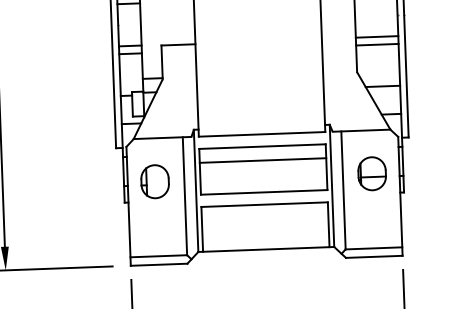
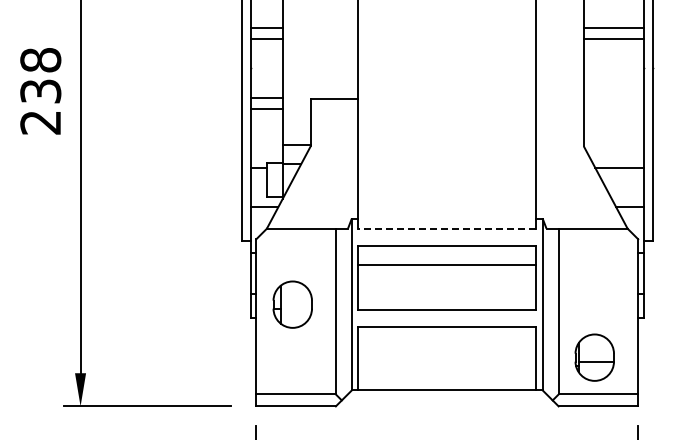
line: (376, 36) -> (613, 97), removed
line: (377, 44) -> (613, 108), removed
line: (262, 134) -> (447, 228), solid -> dashed
part: (371, 173) -> (594, 357), moved
part: (154, 181) -> (292, 304), moved

